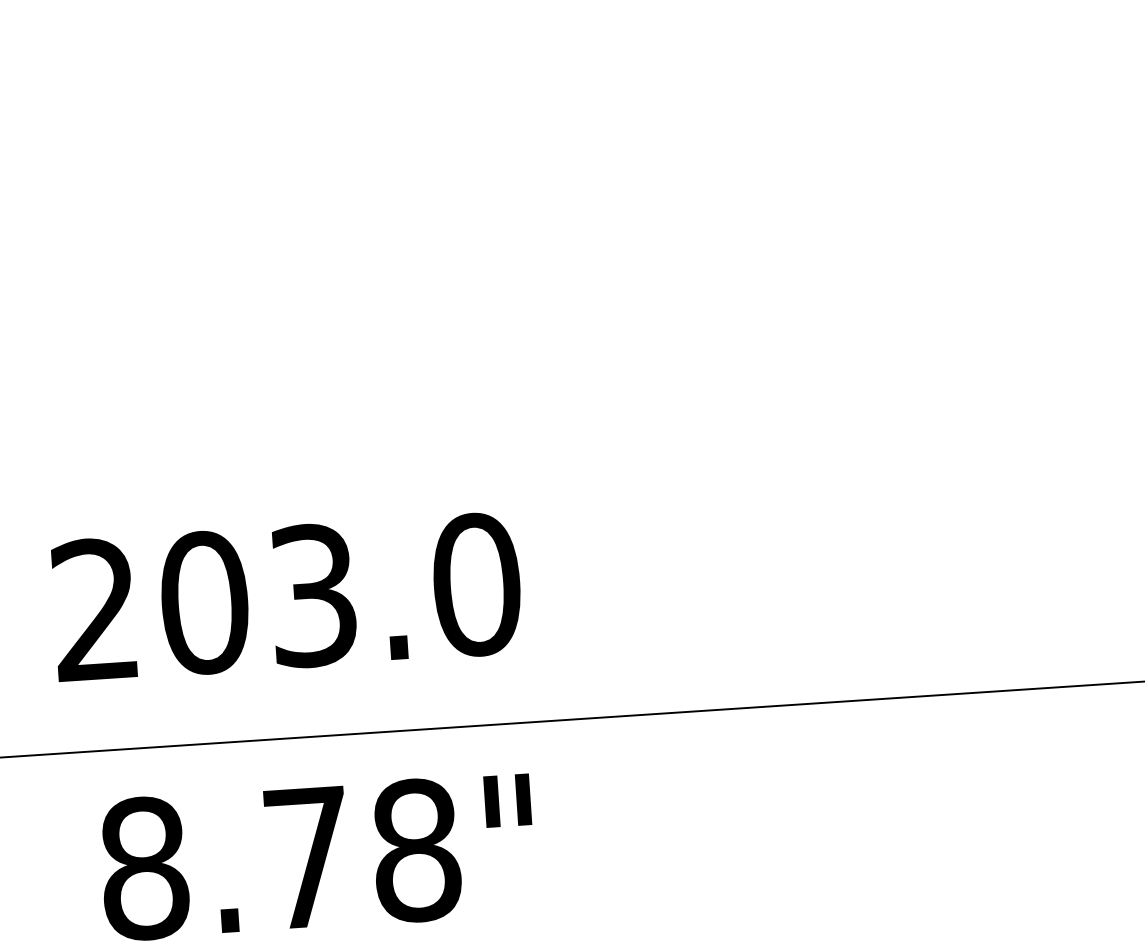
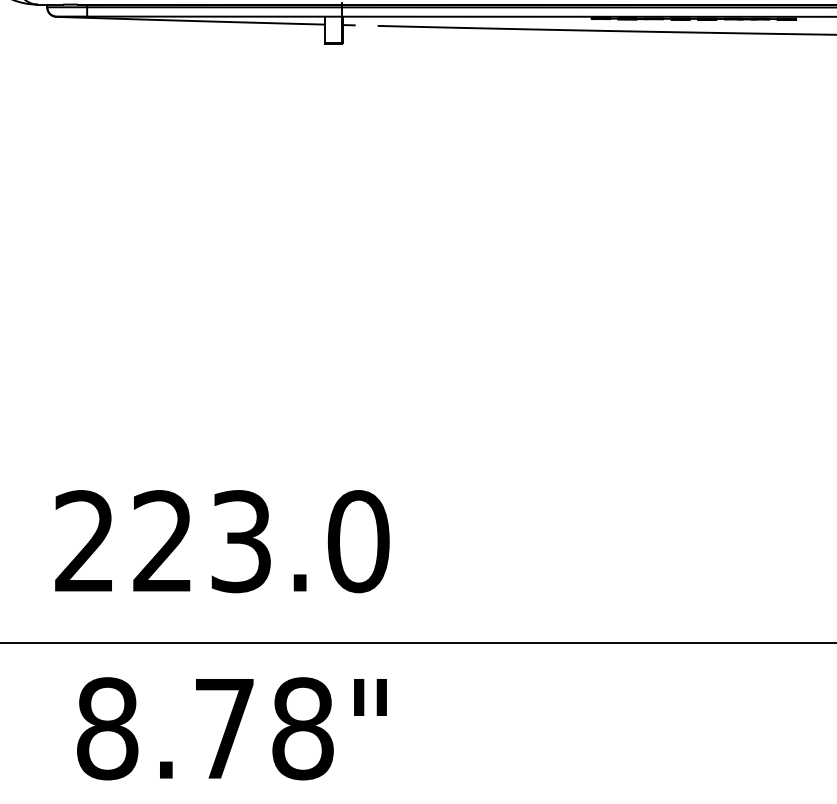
text: (205, 602) -> (163, 541), 203.0 -> 223.0

